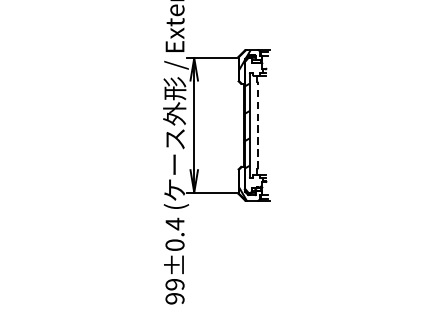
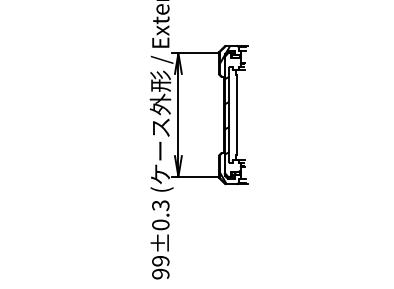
line: (257, 124) -> (236, 114), dashed -> solid
text: (174, 223) -> (160, 205), 99±0.4 -> 99±0.3

